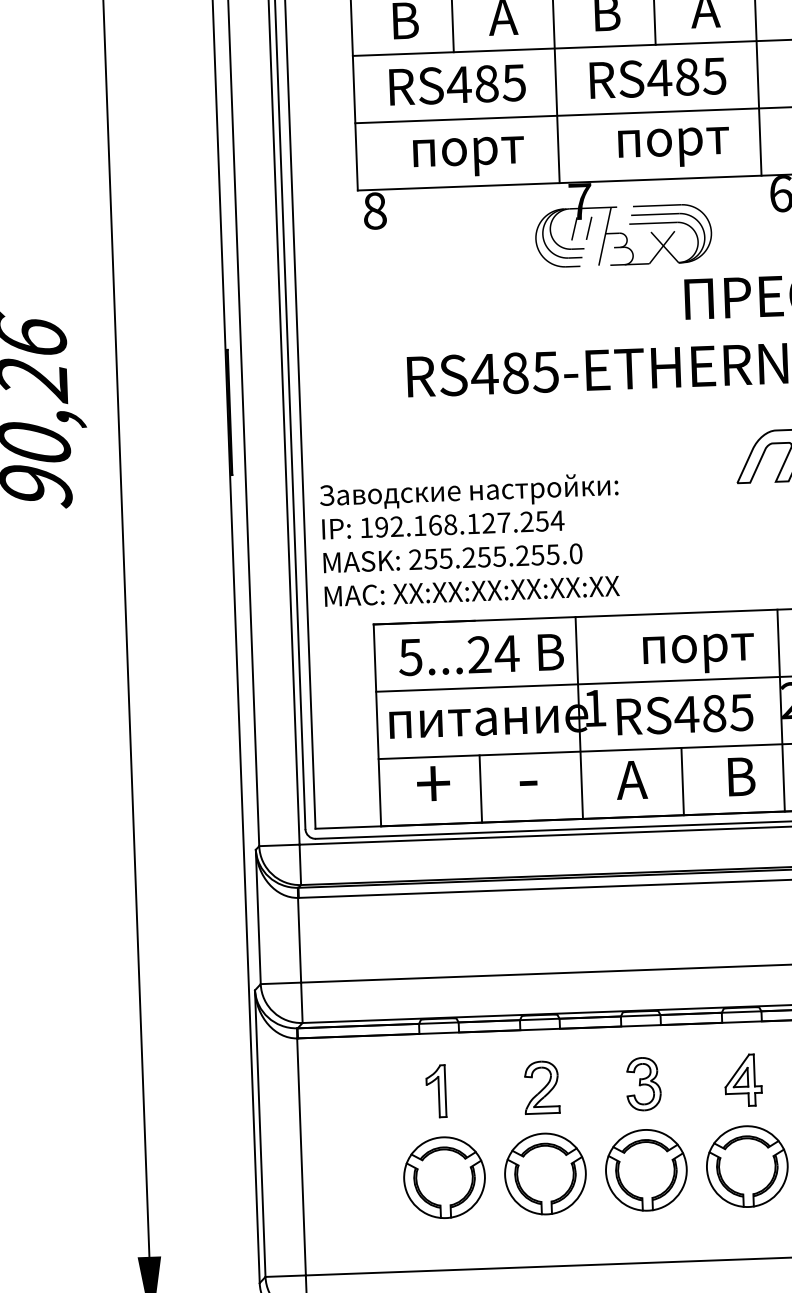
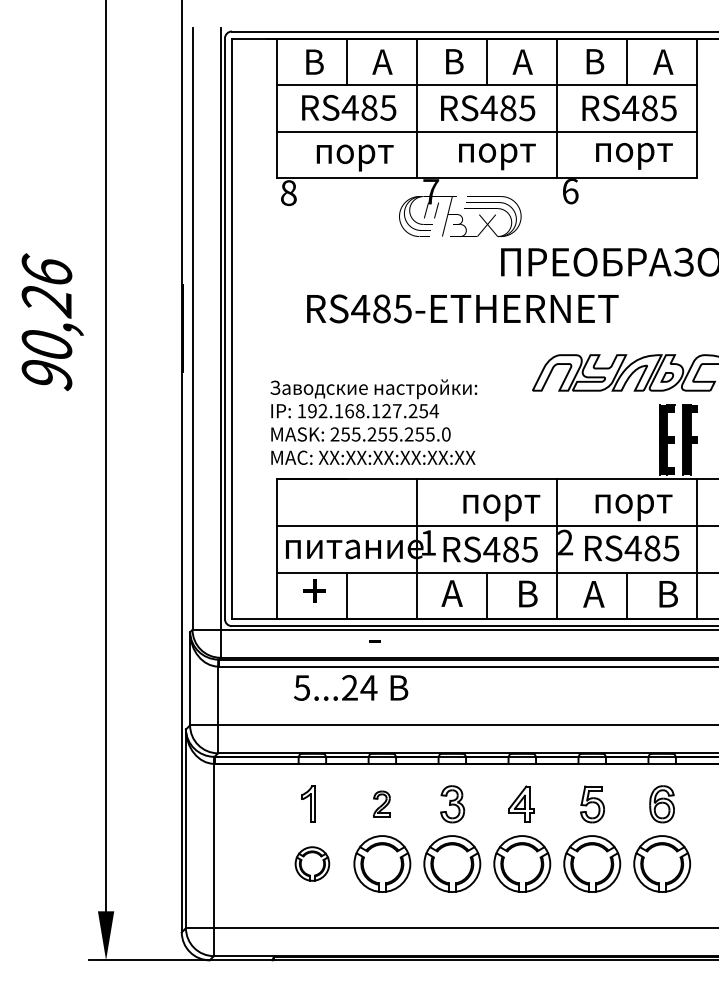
text: (470, 538) -> (373, 421), moved
text: (481, 654) -> (351, 687), moved
text: (528, 783) -> (374, 641), moved
part: (541, 1086) -> (381, 803), size x0.7
part: (444, 1176) -> (312, 863), size x0.6

